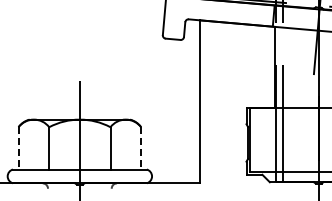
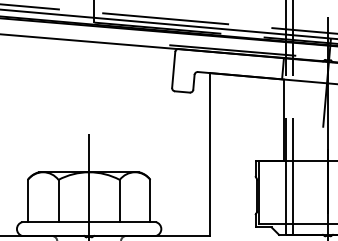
line: (18, 148) -> (27, 201), dashed -> solid
line: (141, 148) -> (150, 201), dashed -> solid

